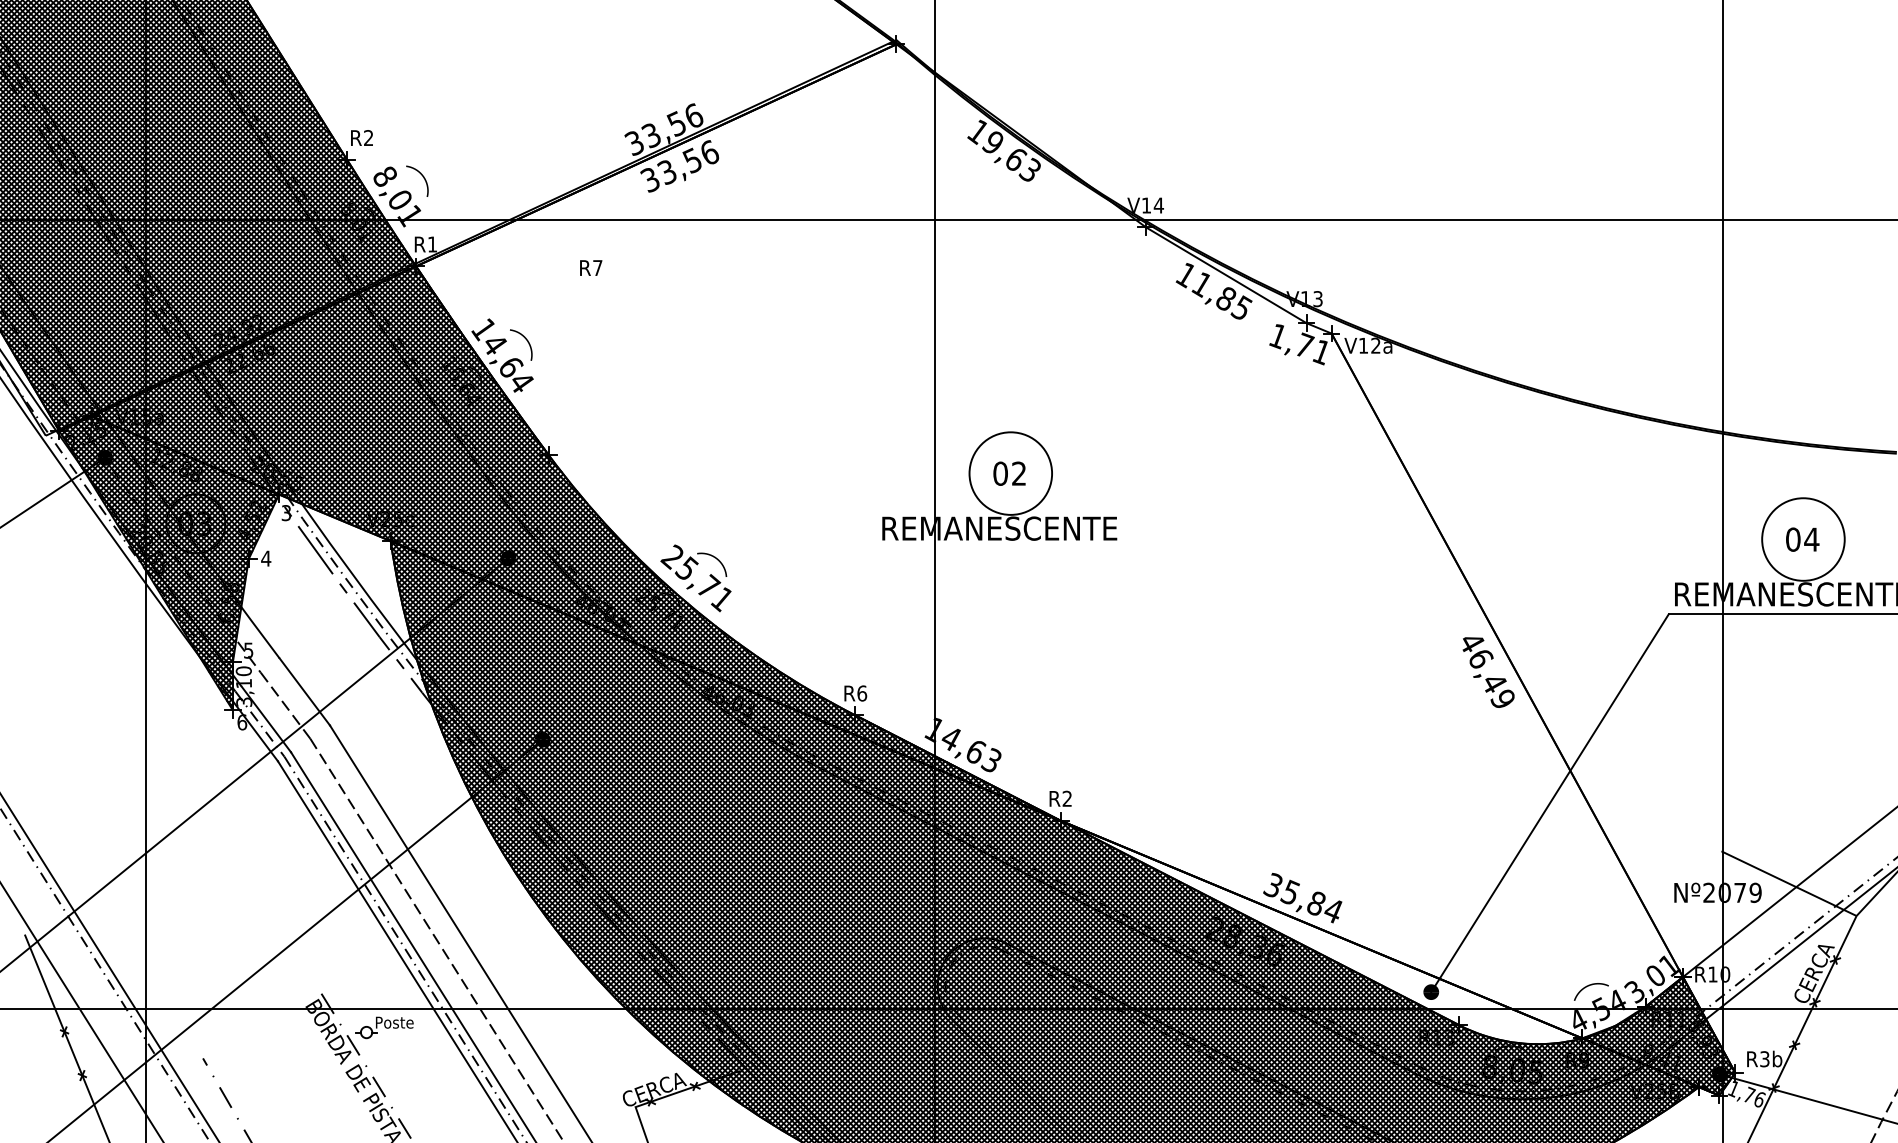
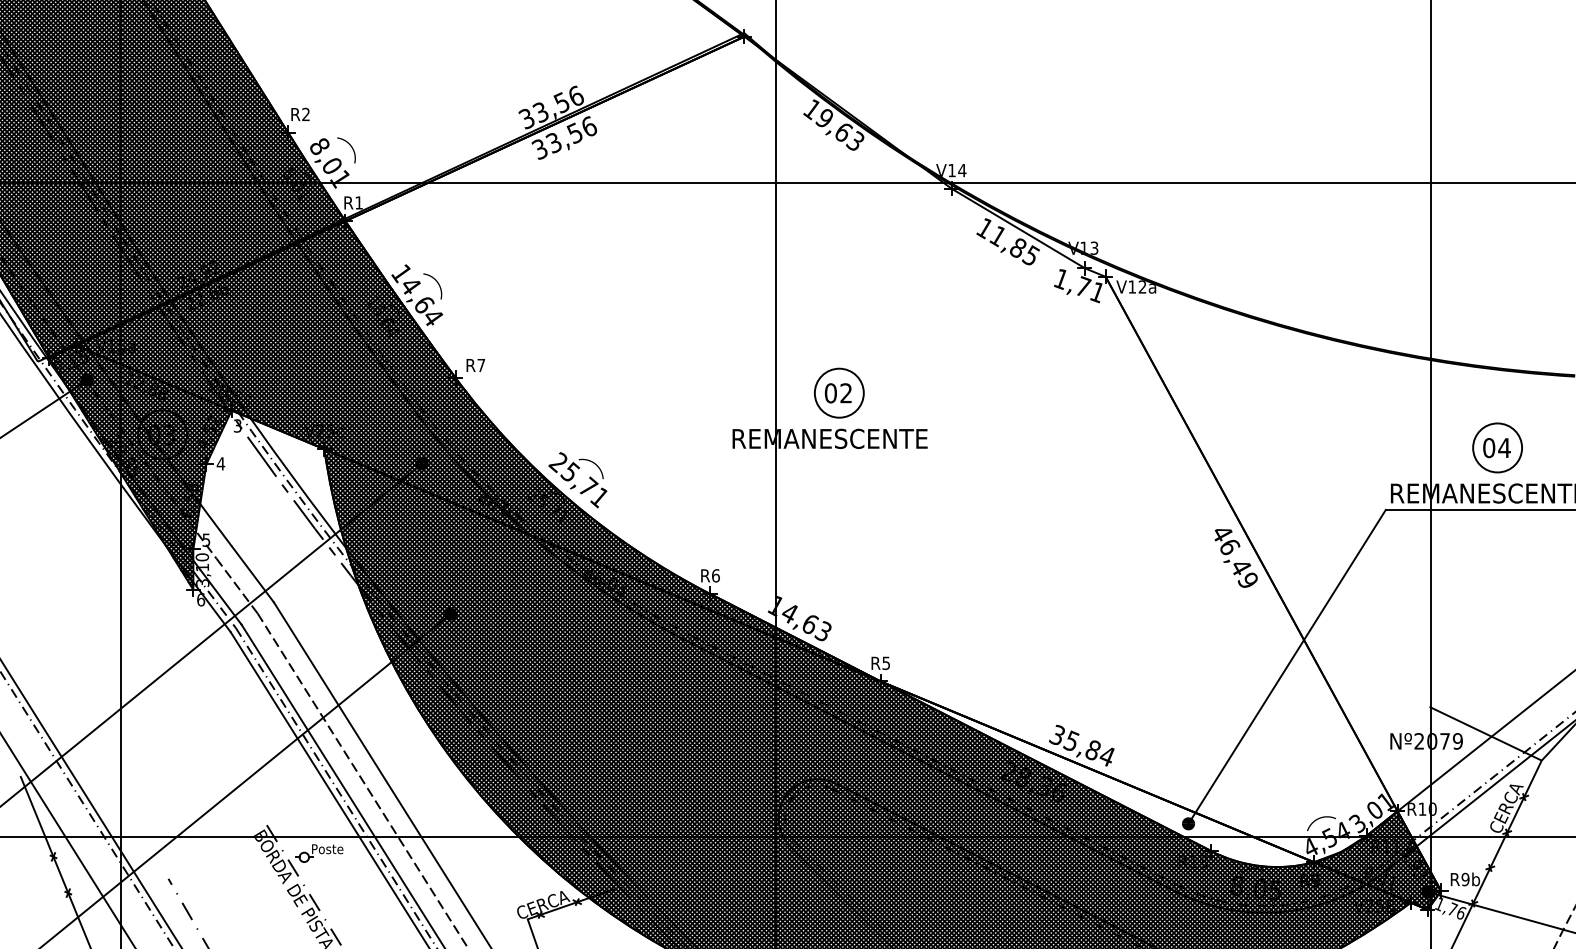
text: (590, 268) -> (475, 365), moved
circle: (1009, 472) -> (838, 392), size x0.71
circle: (1803, 538) -> (1497, 447), size x0.71
text: (1066, 799) -> (885, 663), R2 -> R5
text: (1764, 1059) -> (1465, 879), R3b -> R9b

